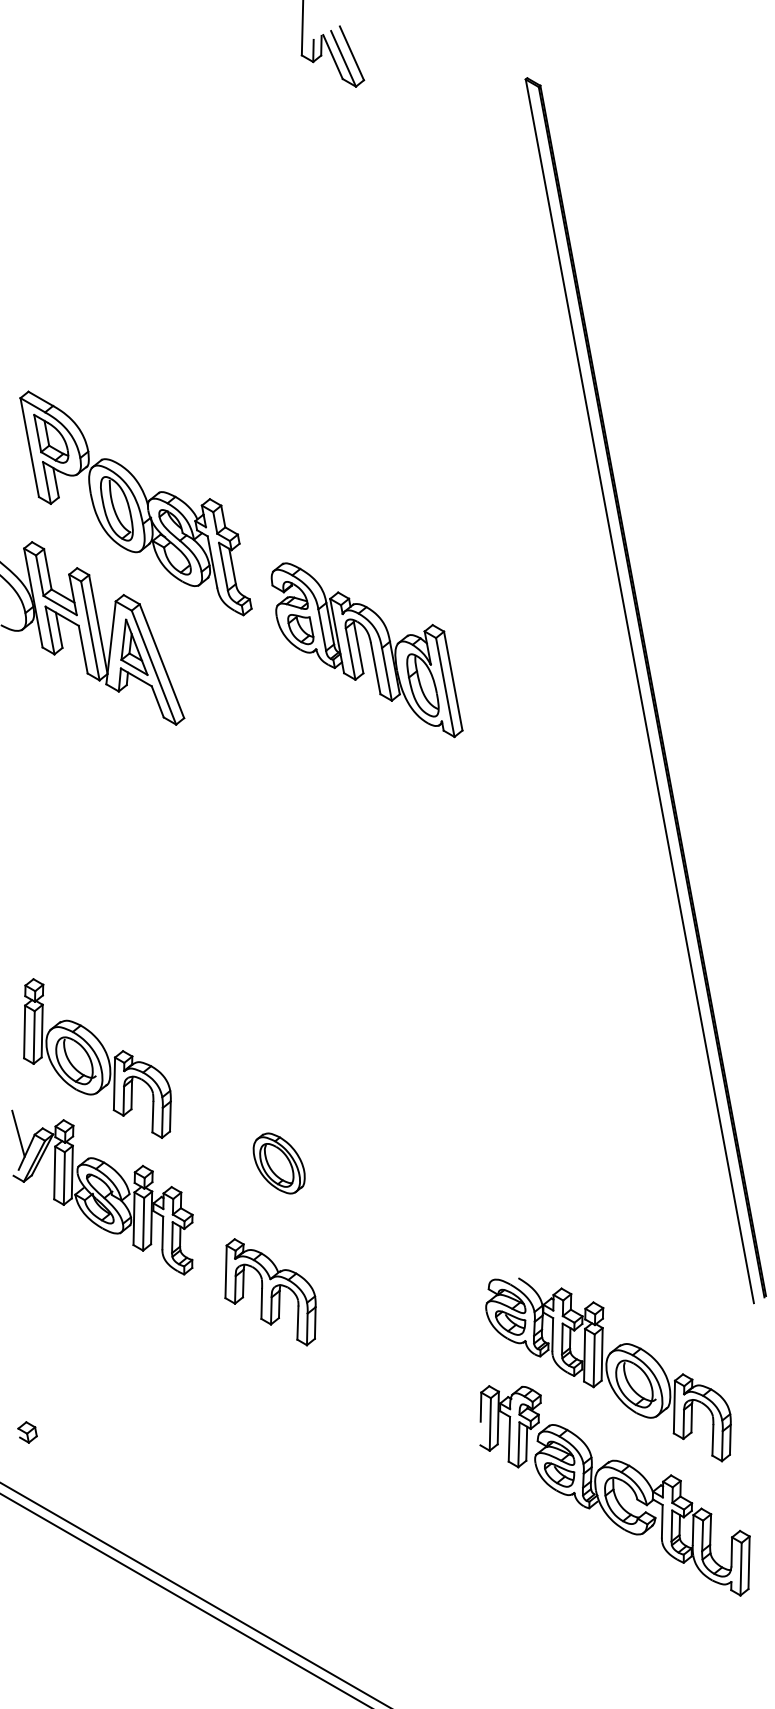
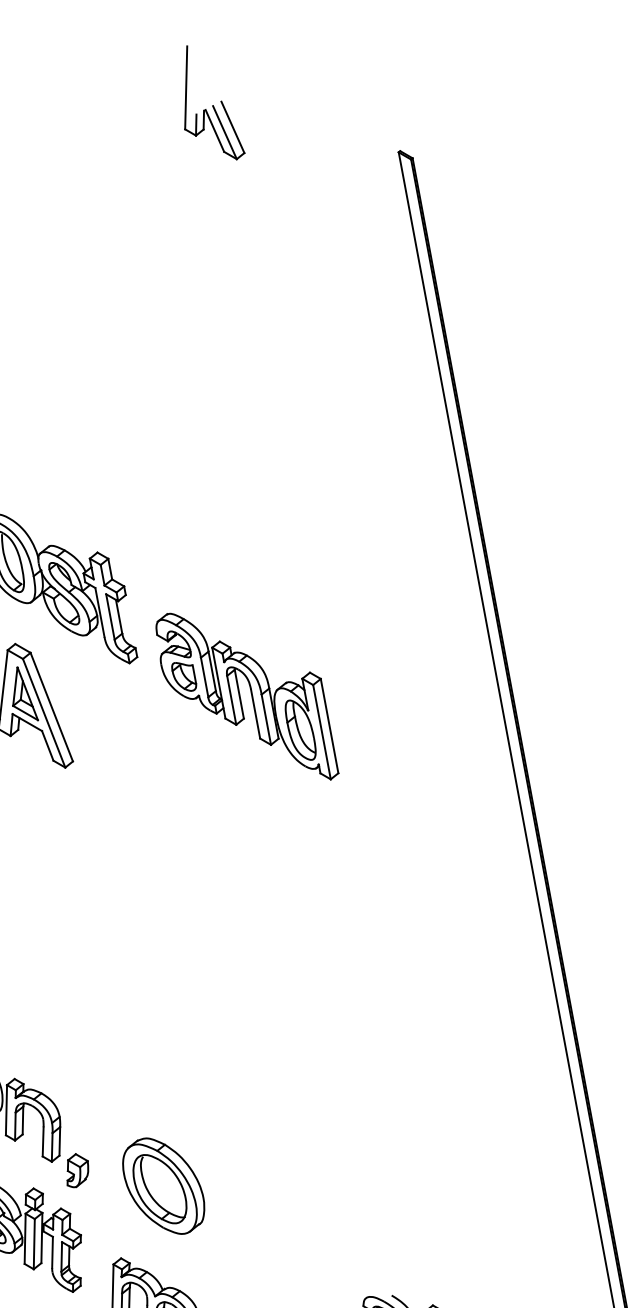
part: (189, 1146) -> (78, 1169), added
part: (278, 1163) -> (162, 1186), size x1.67

